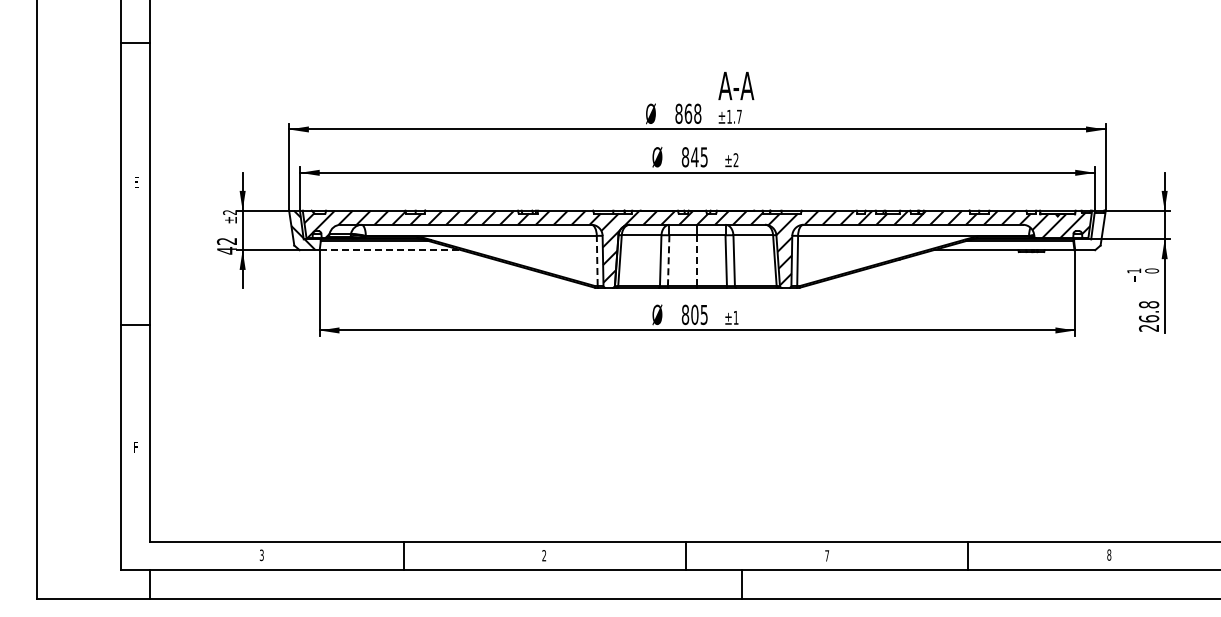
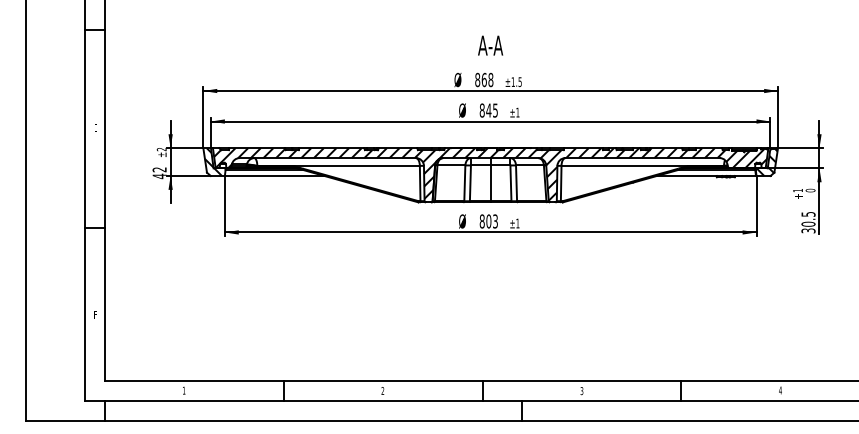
text: (736, 85) -> (490, 45), moved
text: (739, 116) -> (520, 81), ±1.7 -> ±1.5
text: (735, 159) -> (517, 112), ±2 -> ±1
hatch: (1090, 231) -> (767, 162), added
line: (390, 250) -> (274, 176), dashed -> solid
line: (597, 260) -> (420, 183), dashed -> solid
line: (668, 261) -> (470, 183), dashed -> solid
line: (697, 261) -> (490, 183), dashed -> solid
text: (704, 314) -> (495, 221), 805 -> 803
text: (1149, 316) -> (808, 222), 26.8 -> 30.5
text: (1109, 554) -> (780, 390), 8 -> 4
text: (261, 555) -> (183, 390), 3 -> 1
text: (827, 555) -> (582, 390), 7 -> 3

